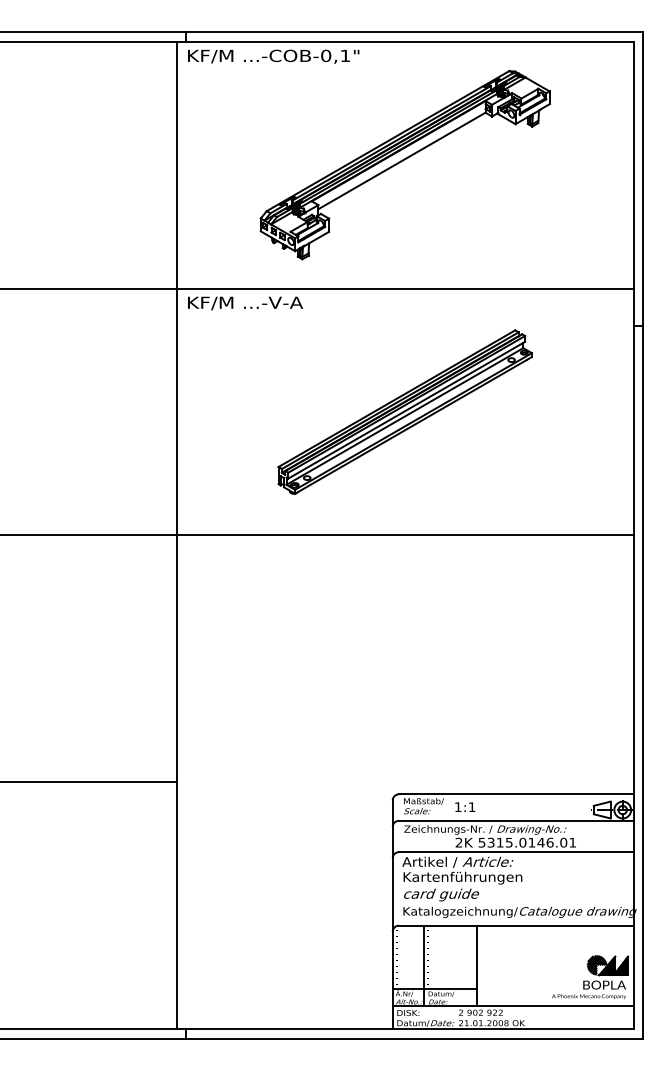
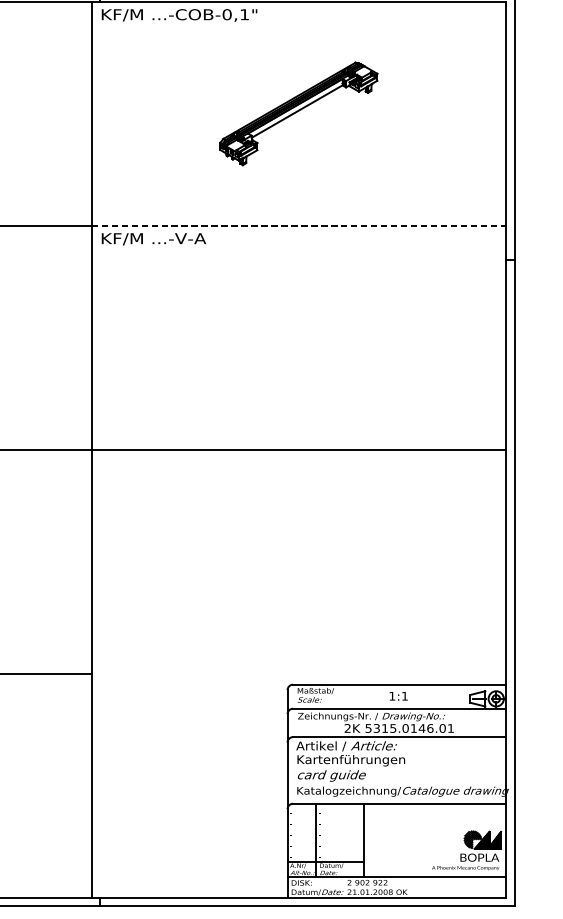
part: (404, 165) -> (298, 114), size x0.6
line: (405, 288) -> (299, 225), solid -> dashed
part: (404, 411) -> (298, 337), removed
text: (465, 806) -> (398, 695), moved

